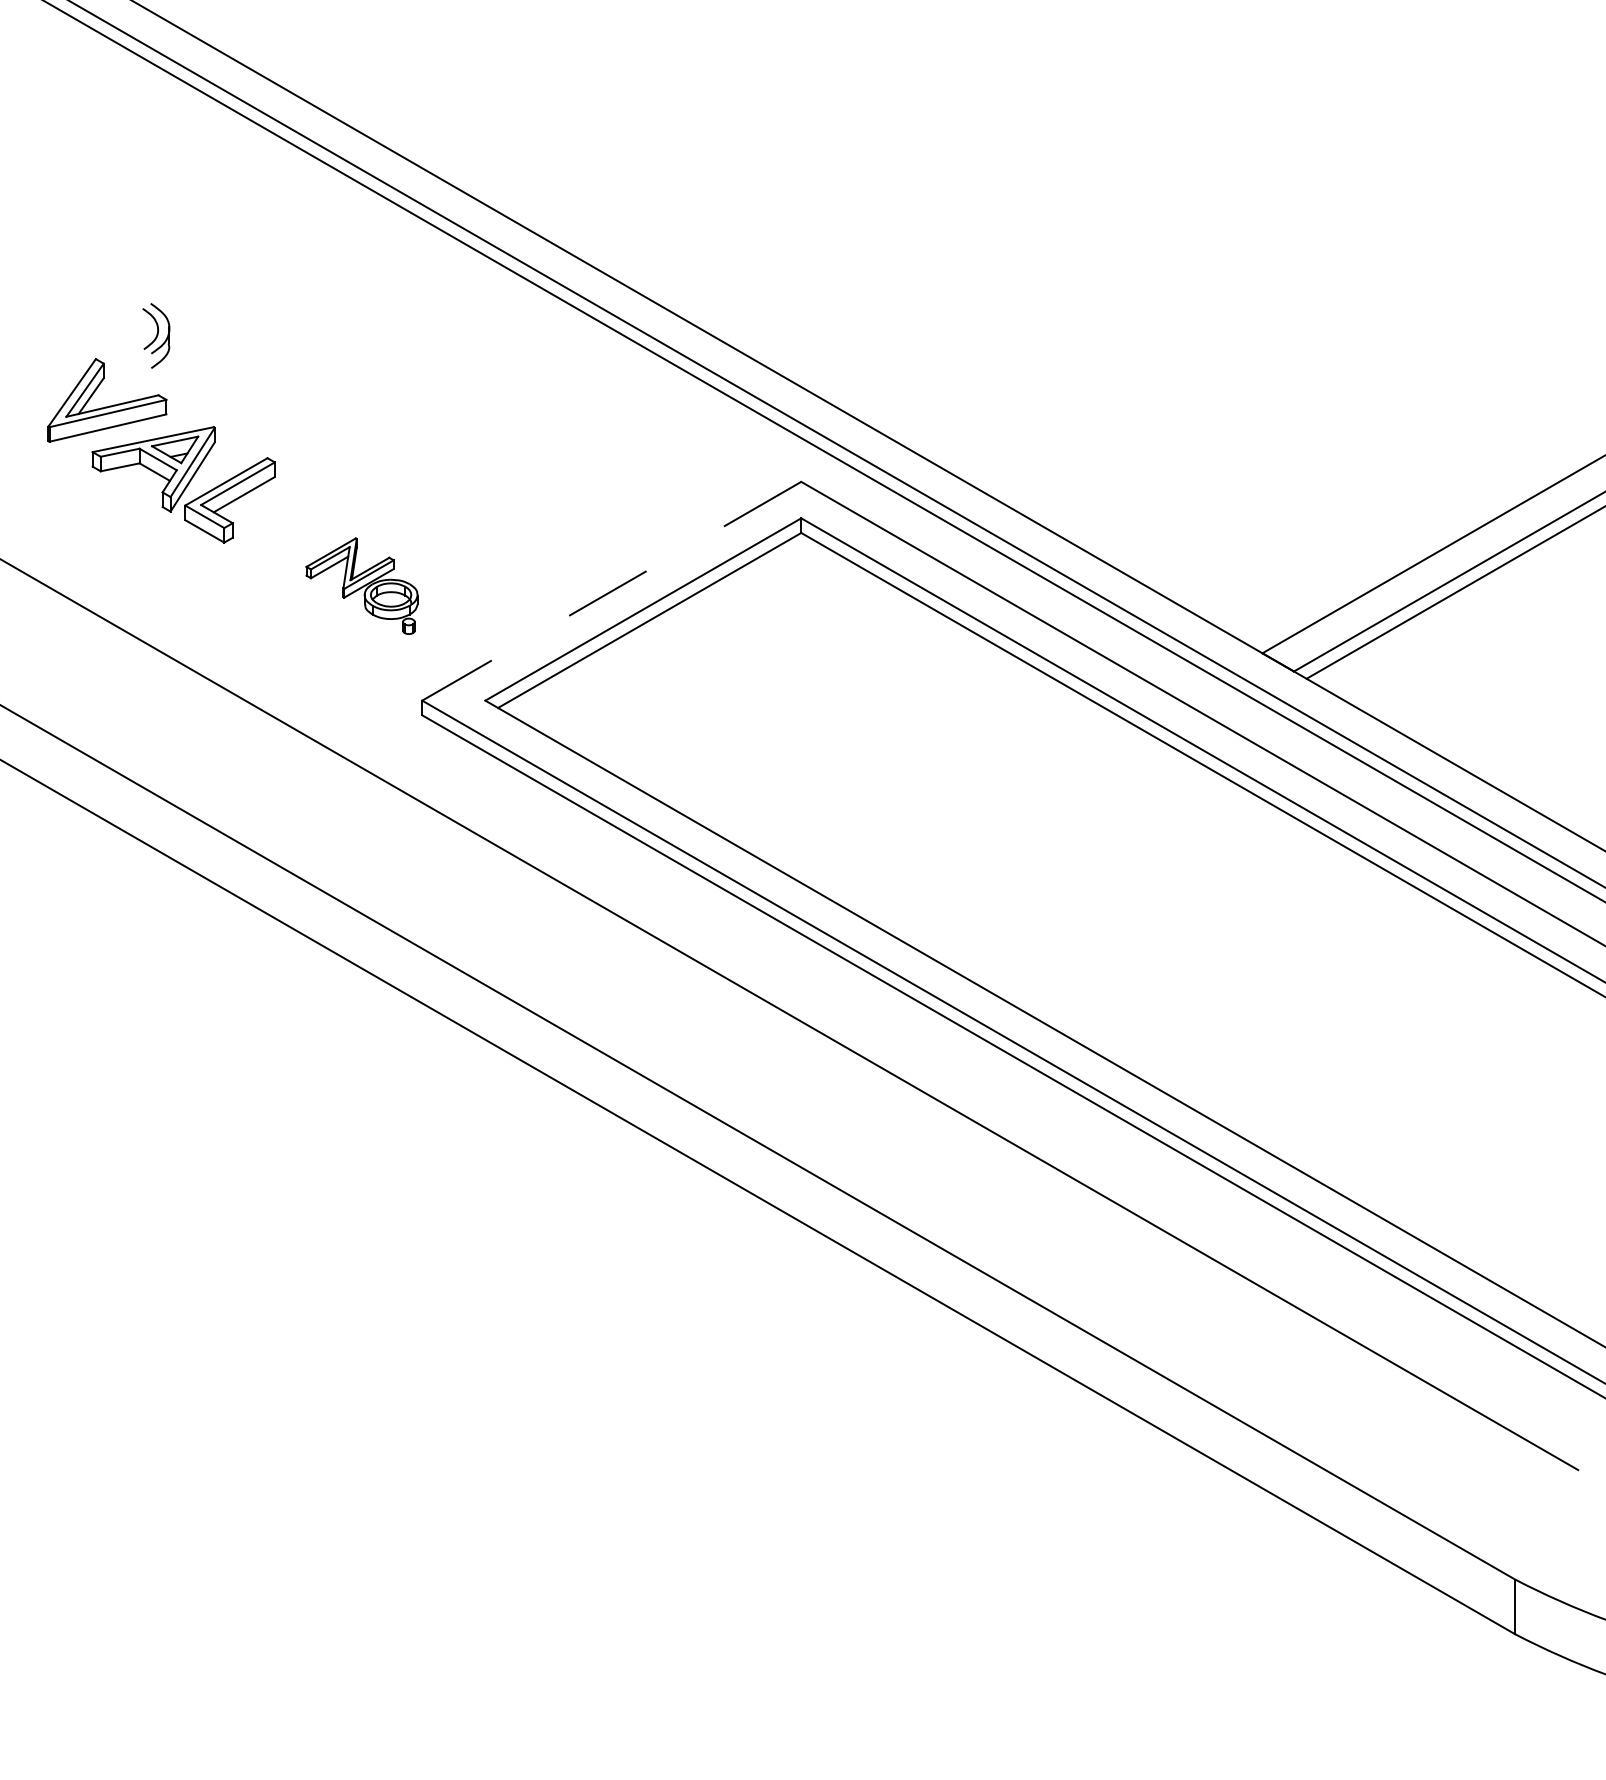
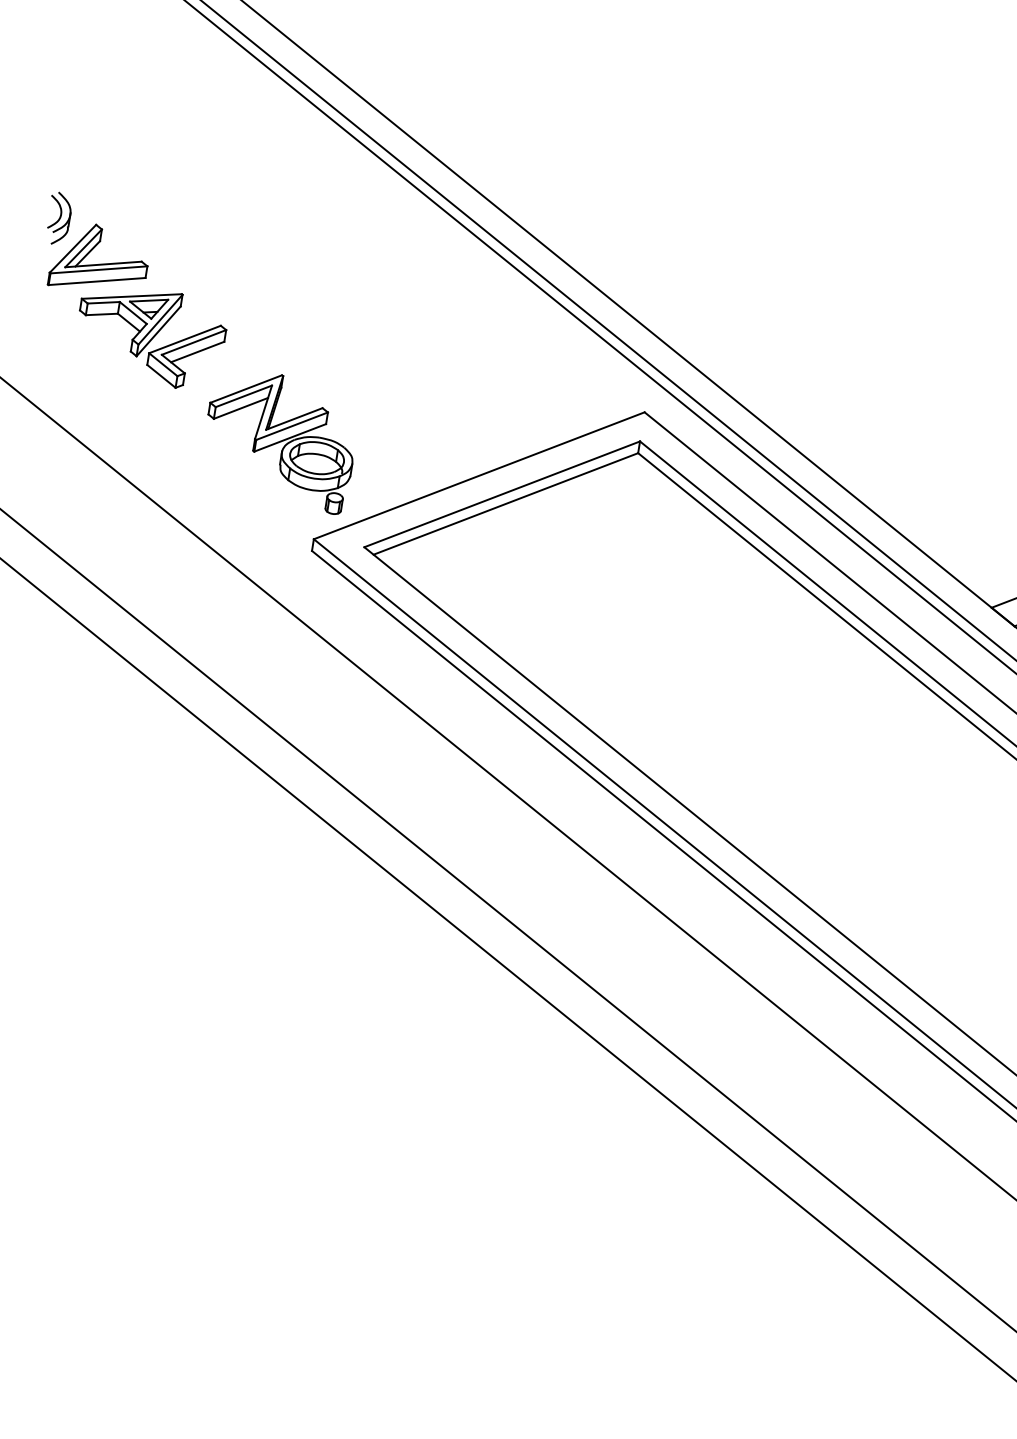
part: (156, 335) -> (59, 218), moved
part: (361, 585) -> (279, 439), size x1.67
line: (611, 591) -> (479, 475), dashed -> solid

